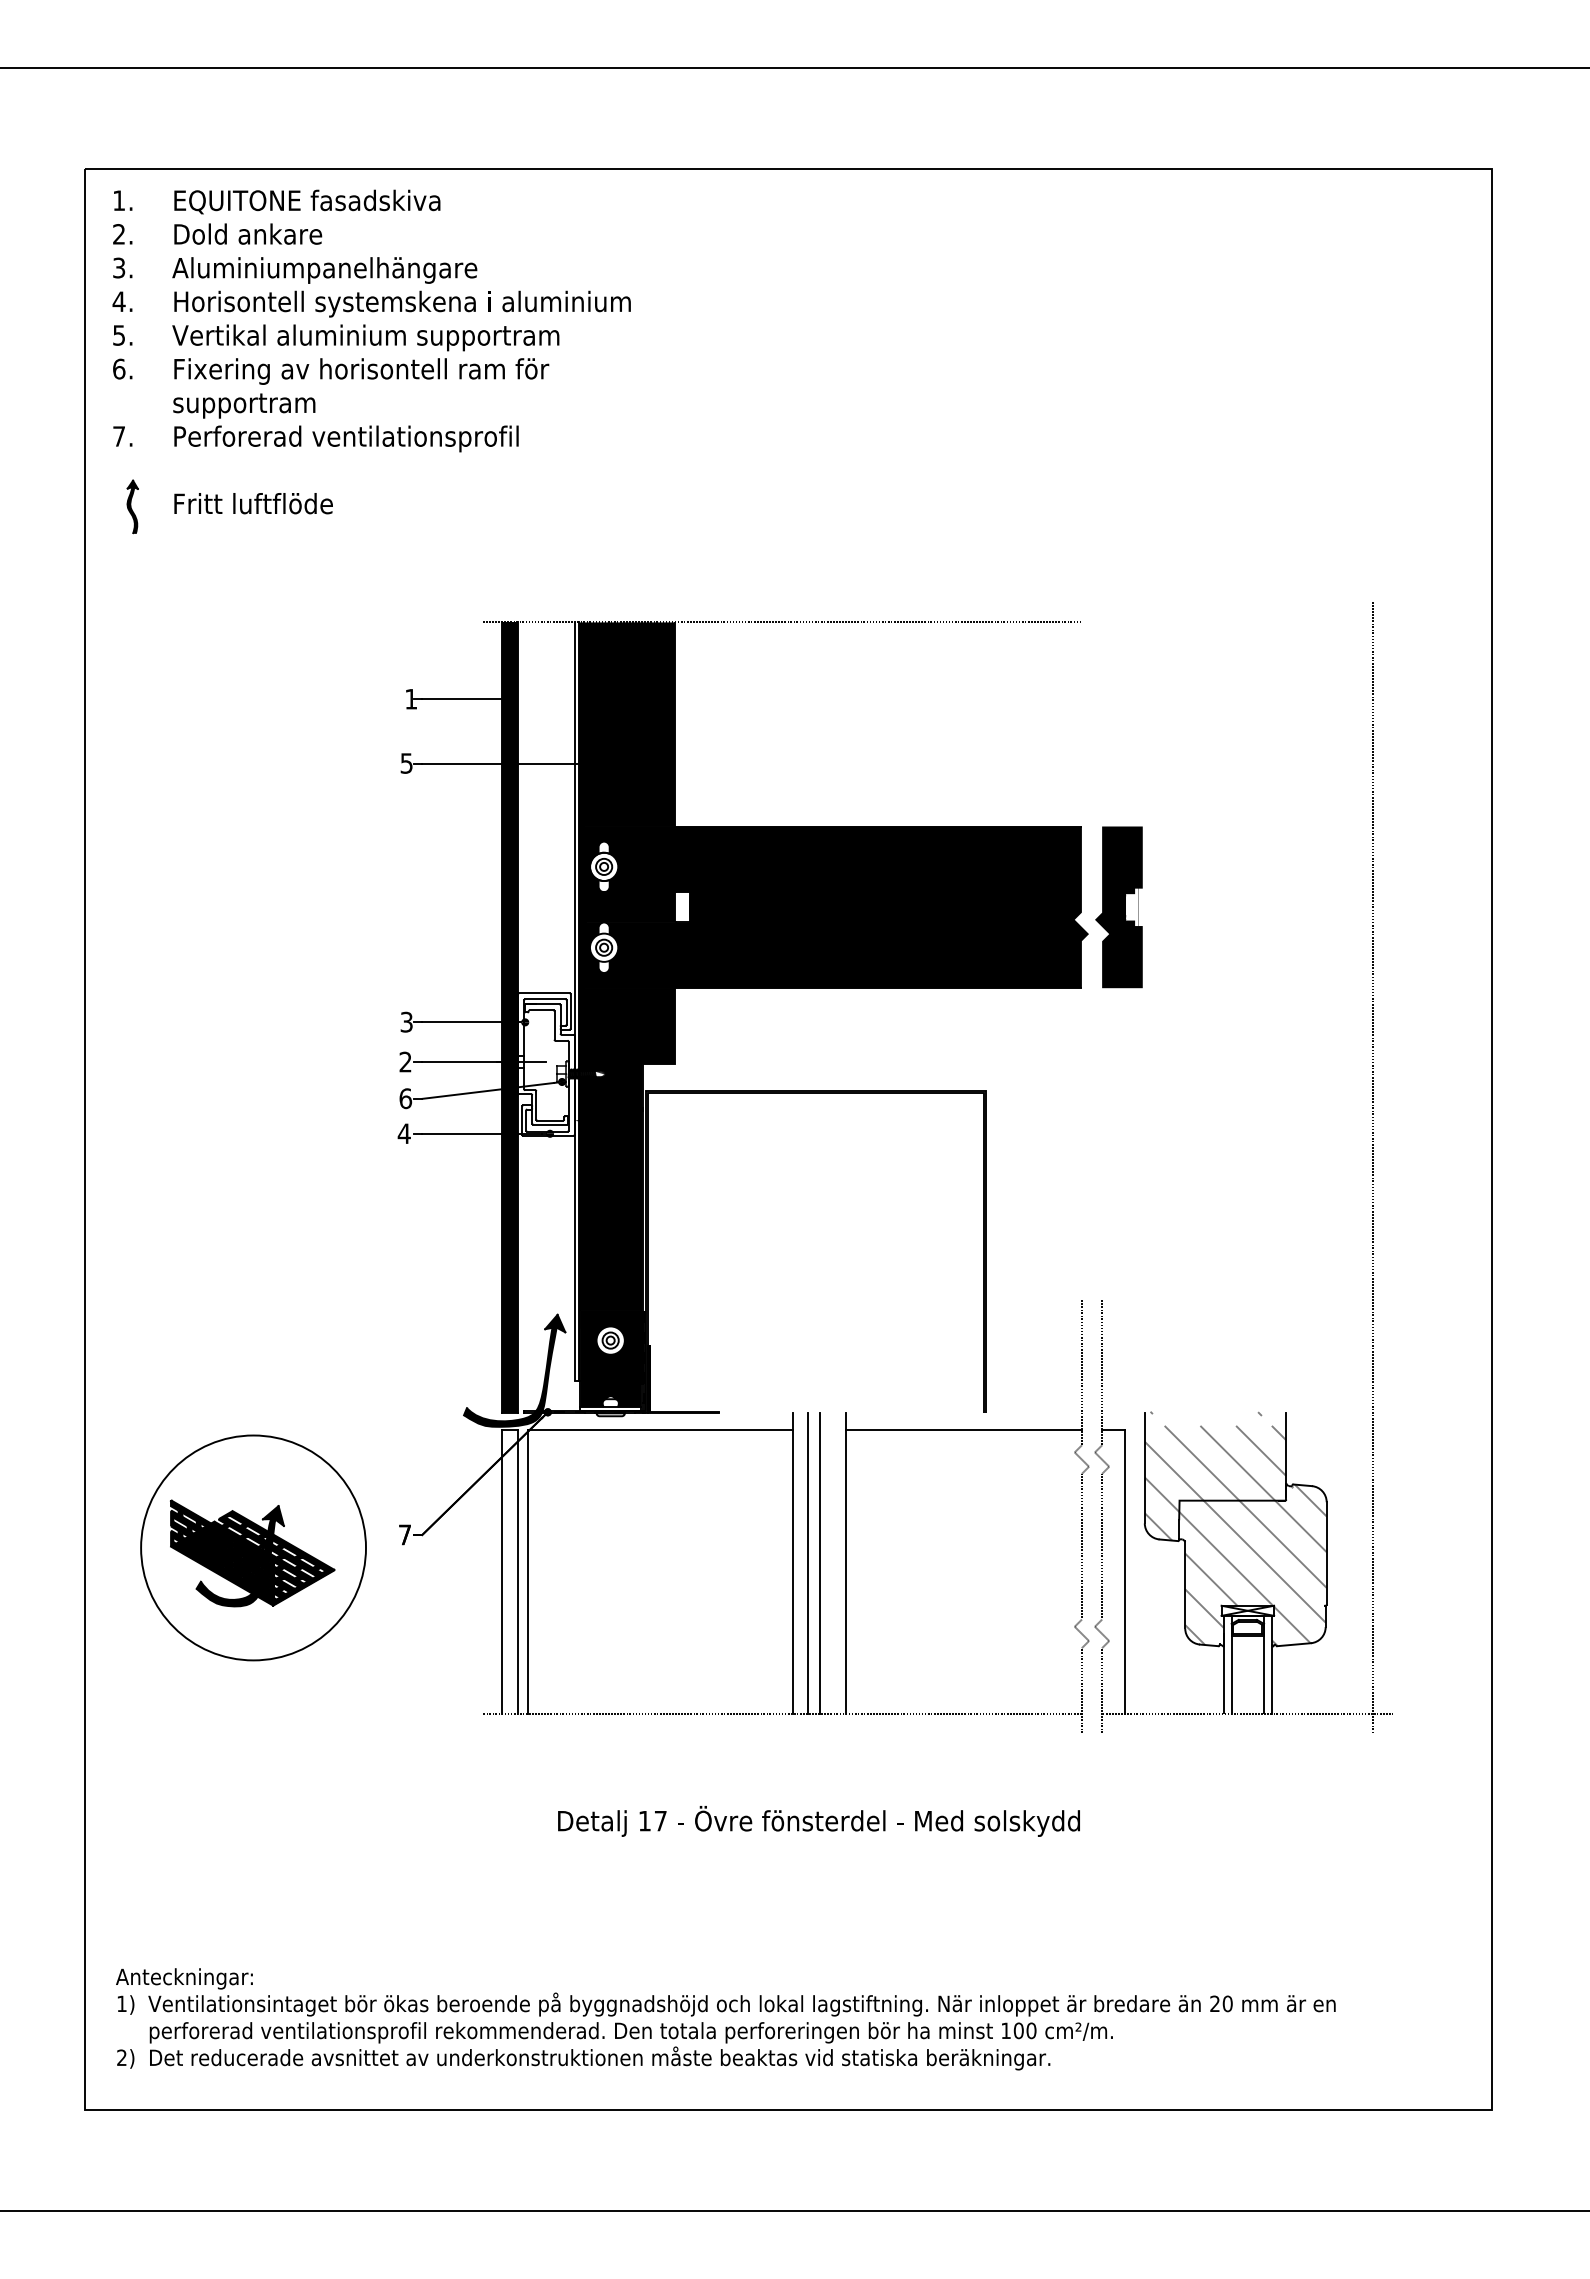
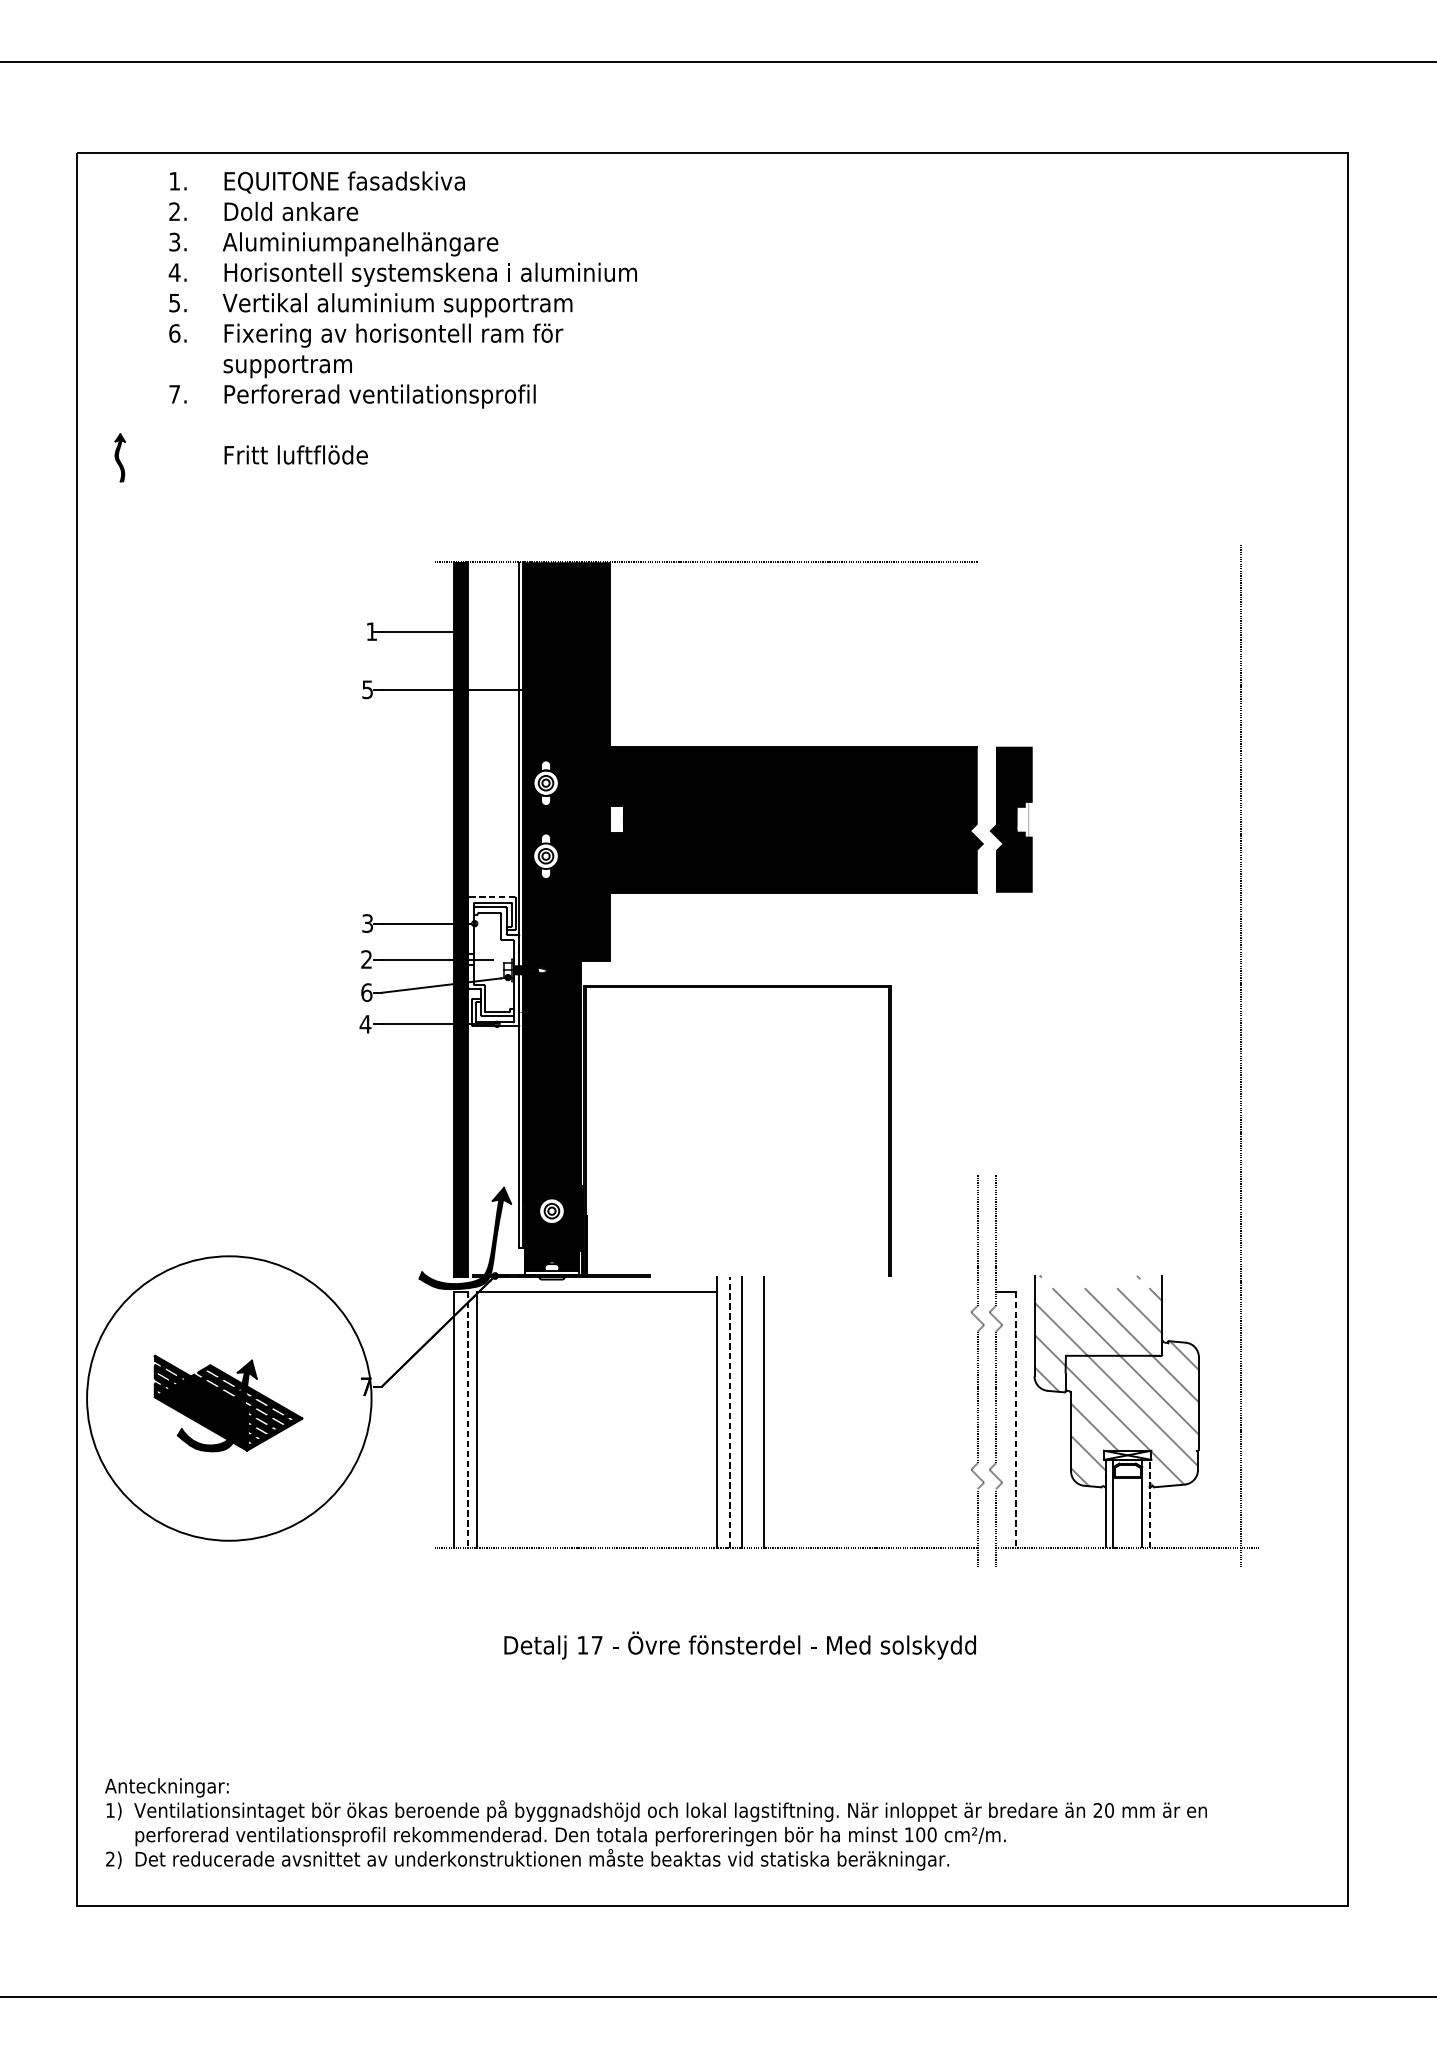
text: (371, 351) -> (402, 317), moved
line: (544, 993) -> (492, 897), solid -> dashed
line: (963, 1429) -> (870, 1291), removed
circle: (253, 1547) -> (229, 1398), size x1.4
line: (807, 1563) -> (729, 1412), solid -> dashed
line: (518, 1572) -> (468, 1420), solid -> dashed
line: (1124, 1572) -> (1016, 1420), solid -> dashed
line: (1272, 1664) -> (1149, 1503), solid -> dashed

